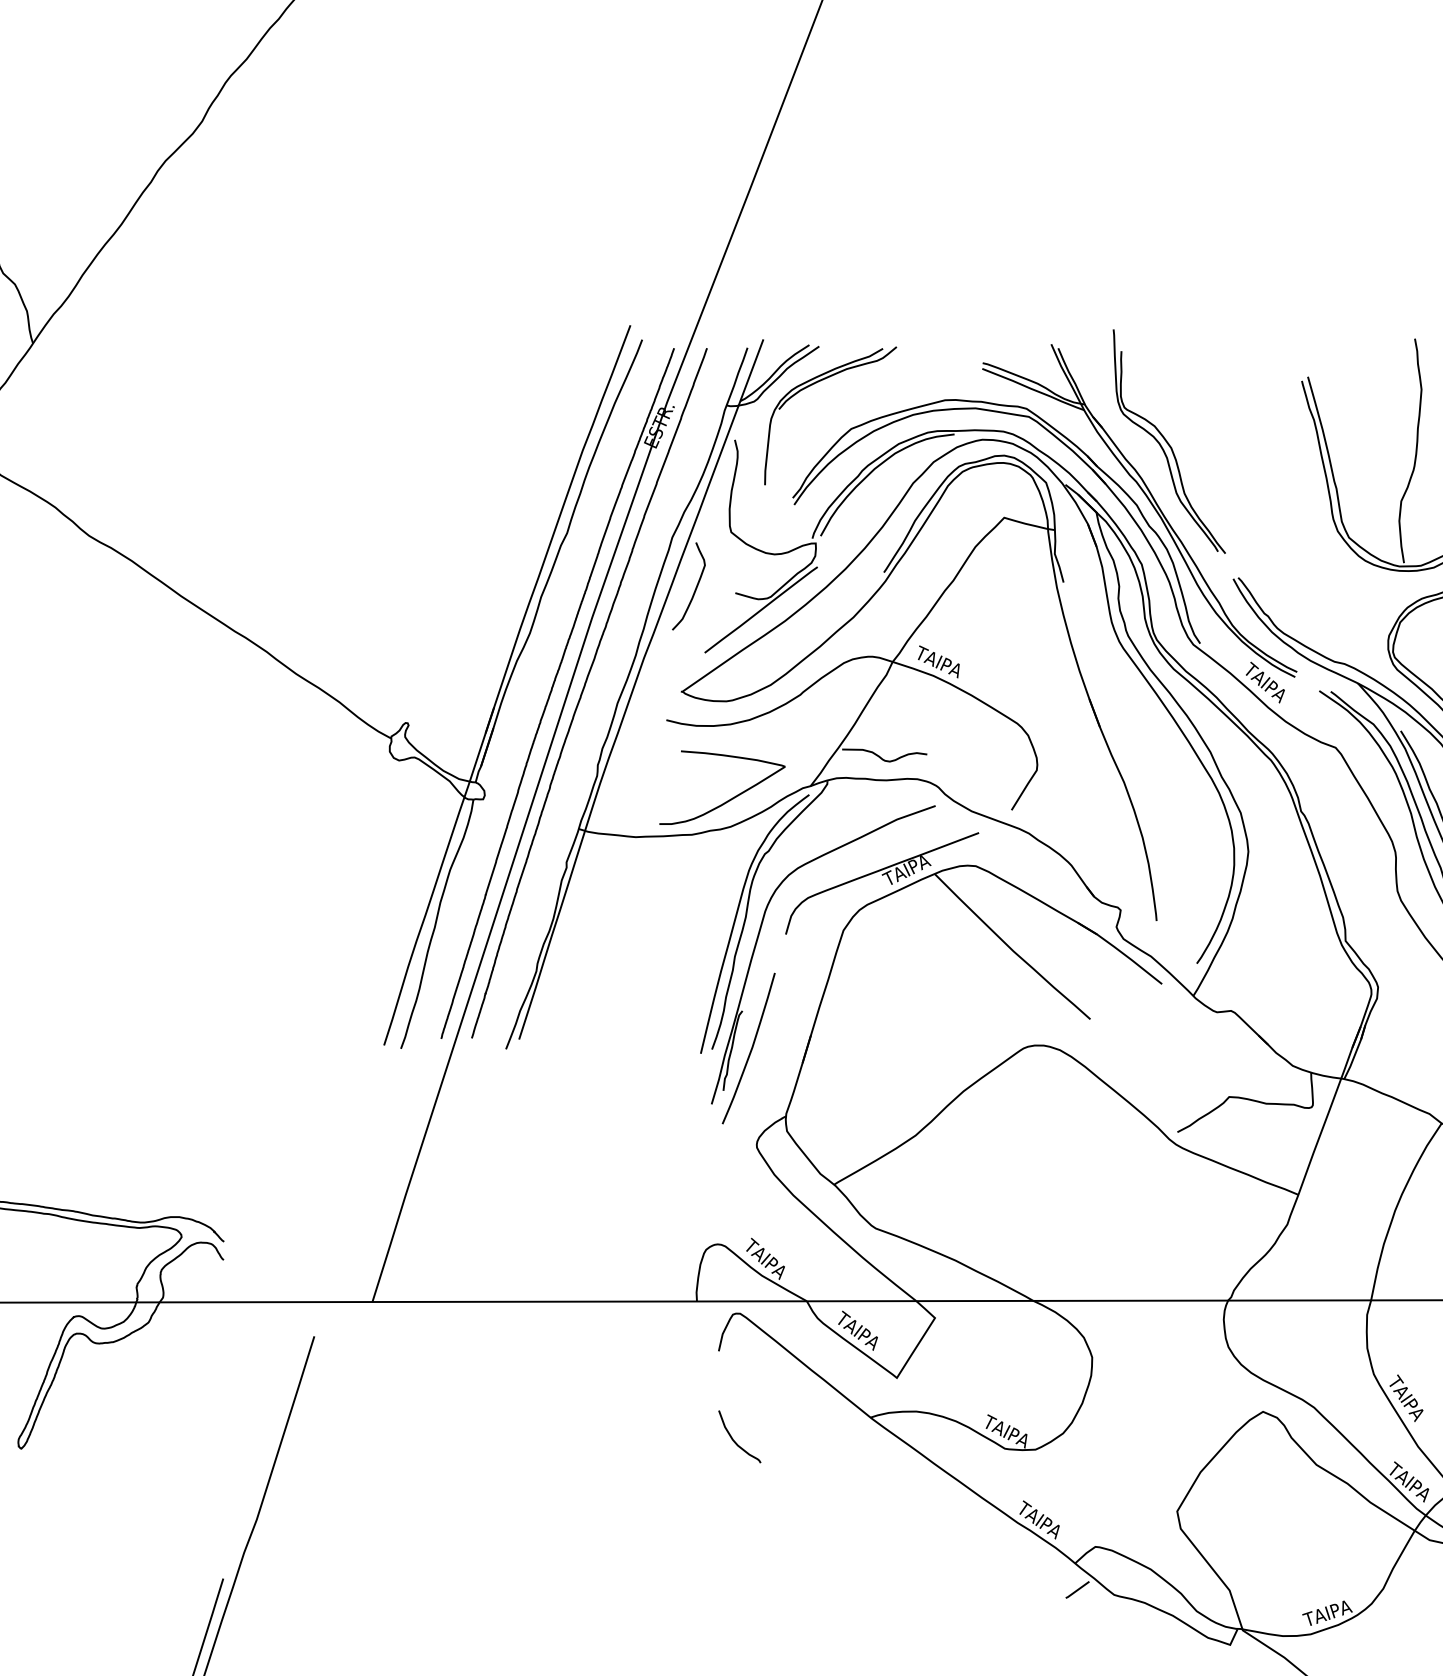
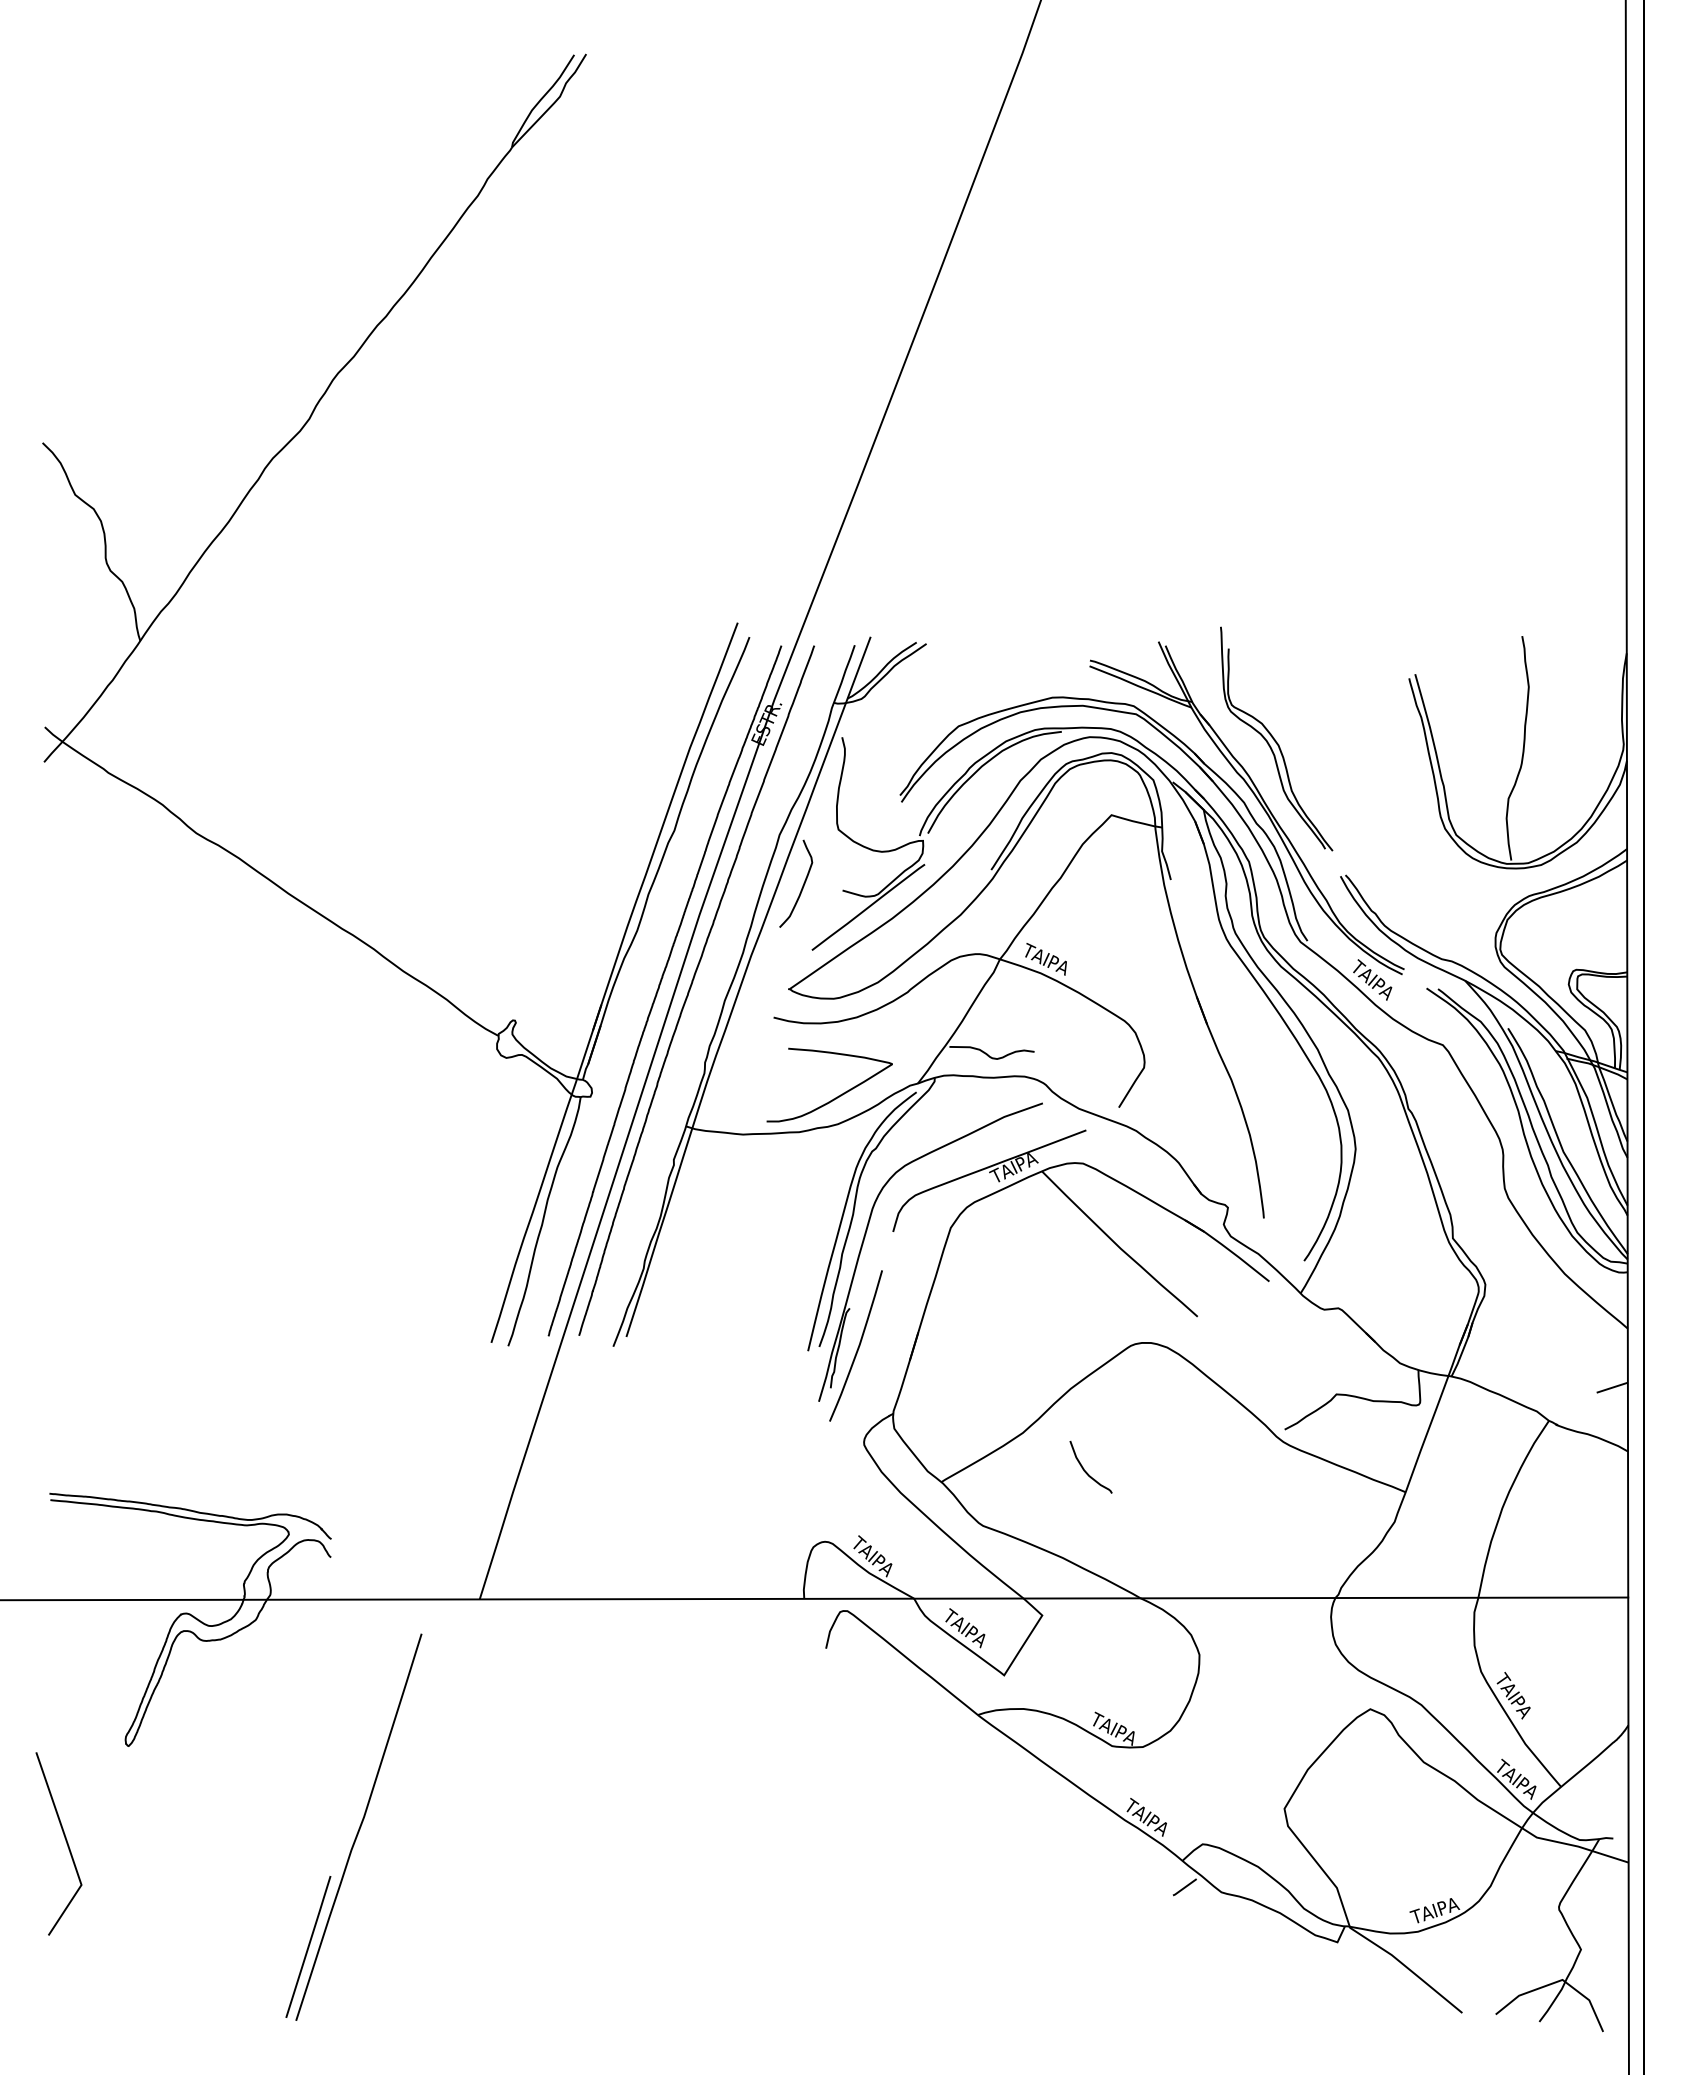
part: (815, 384) -> (922, 681), removed
curve: (735, 1441) -> (1086, 1471), moved

